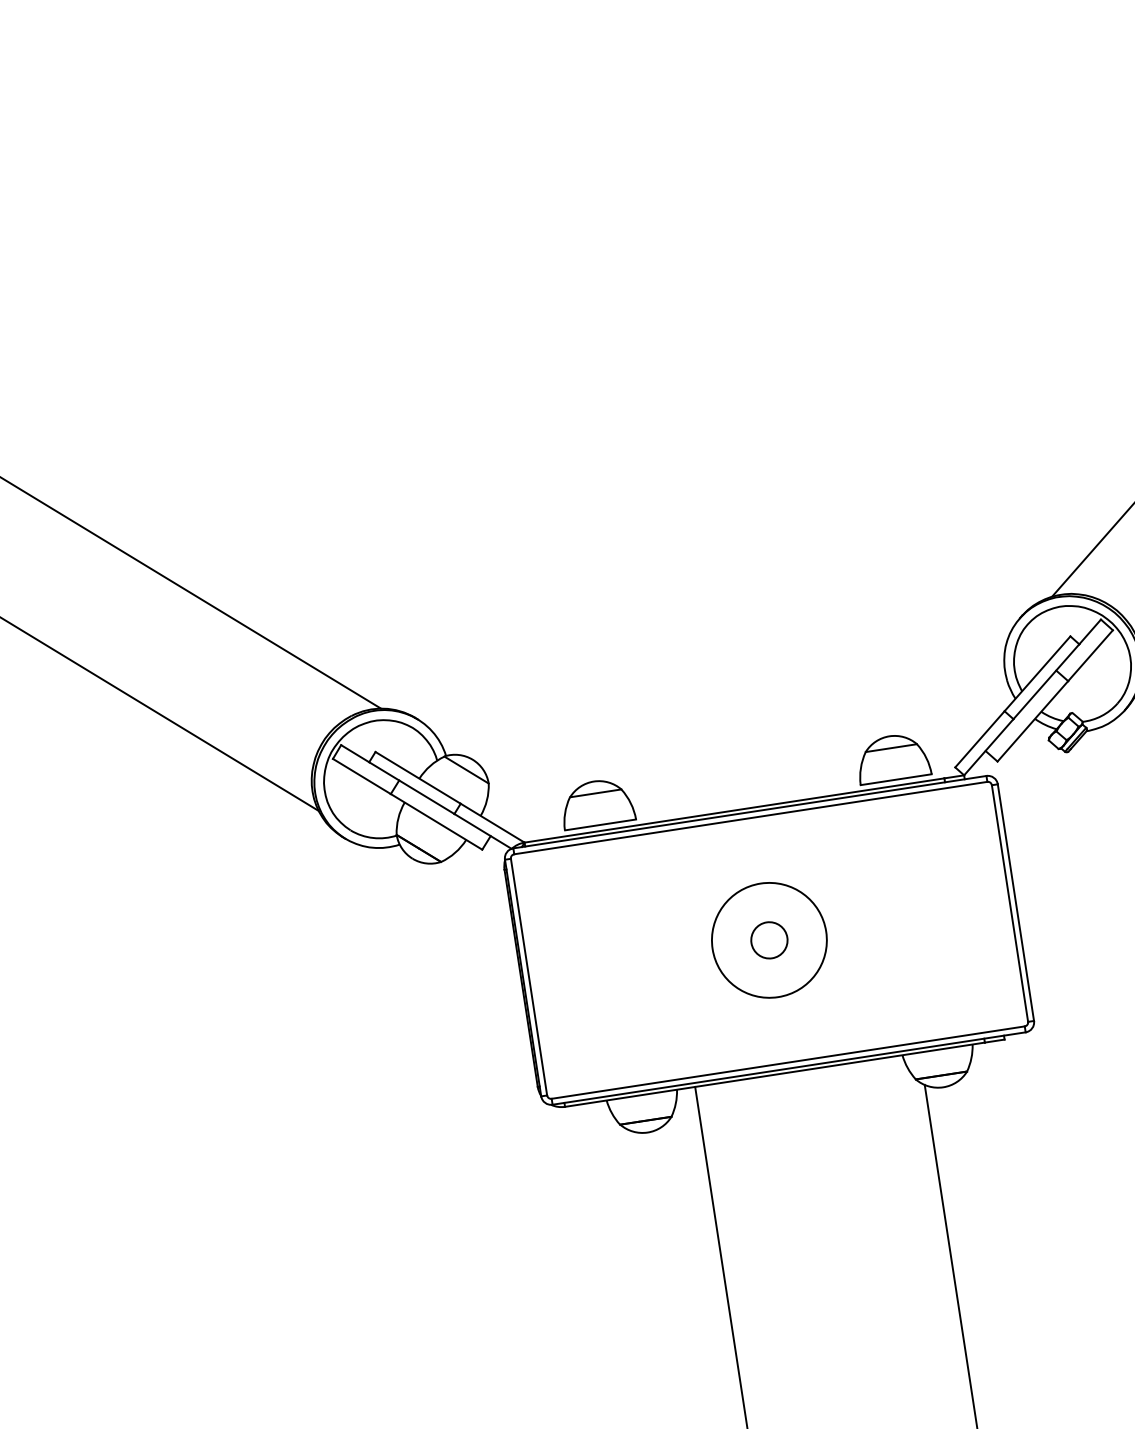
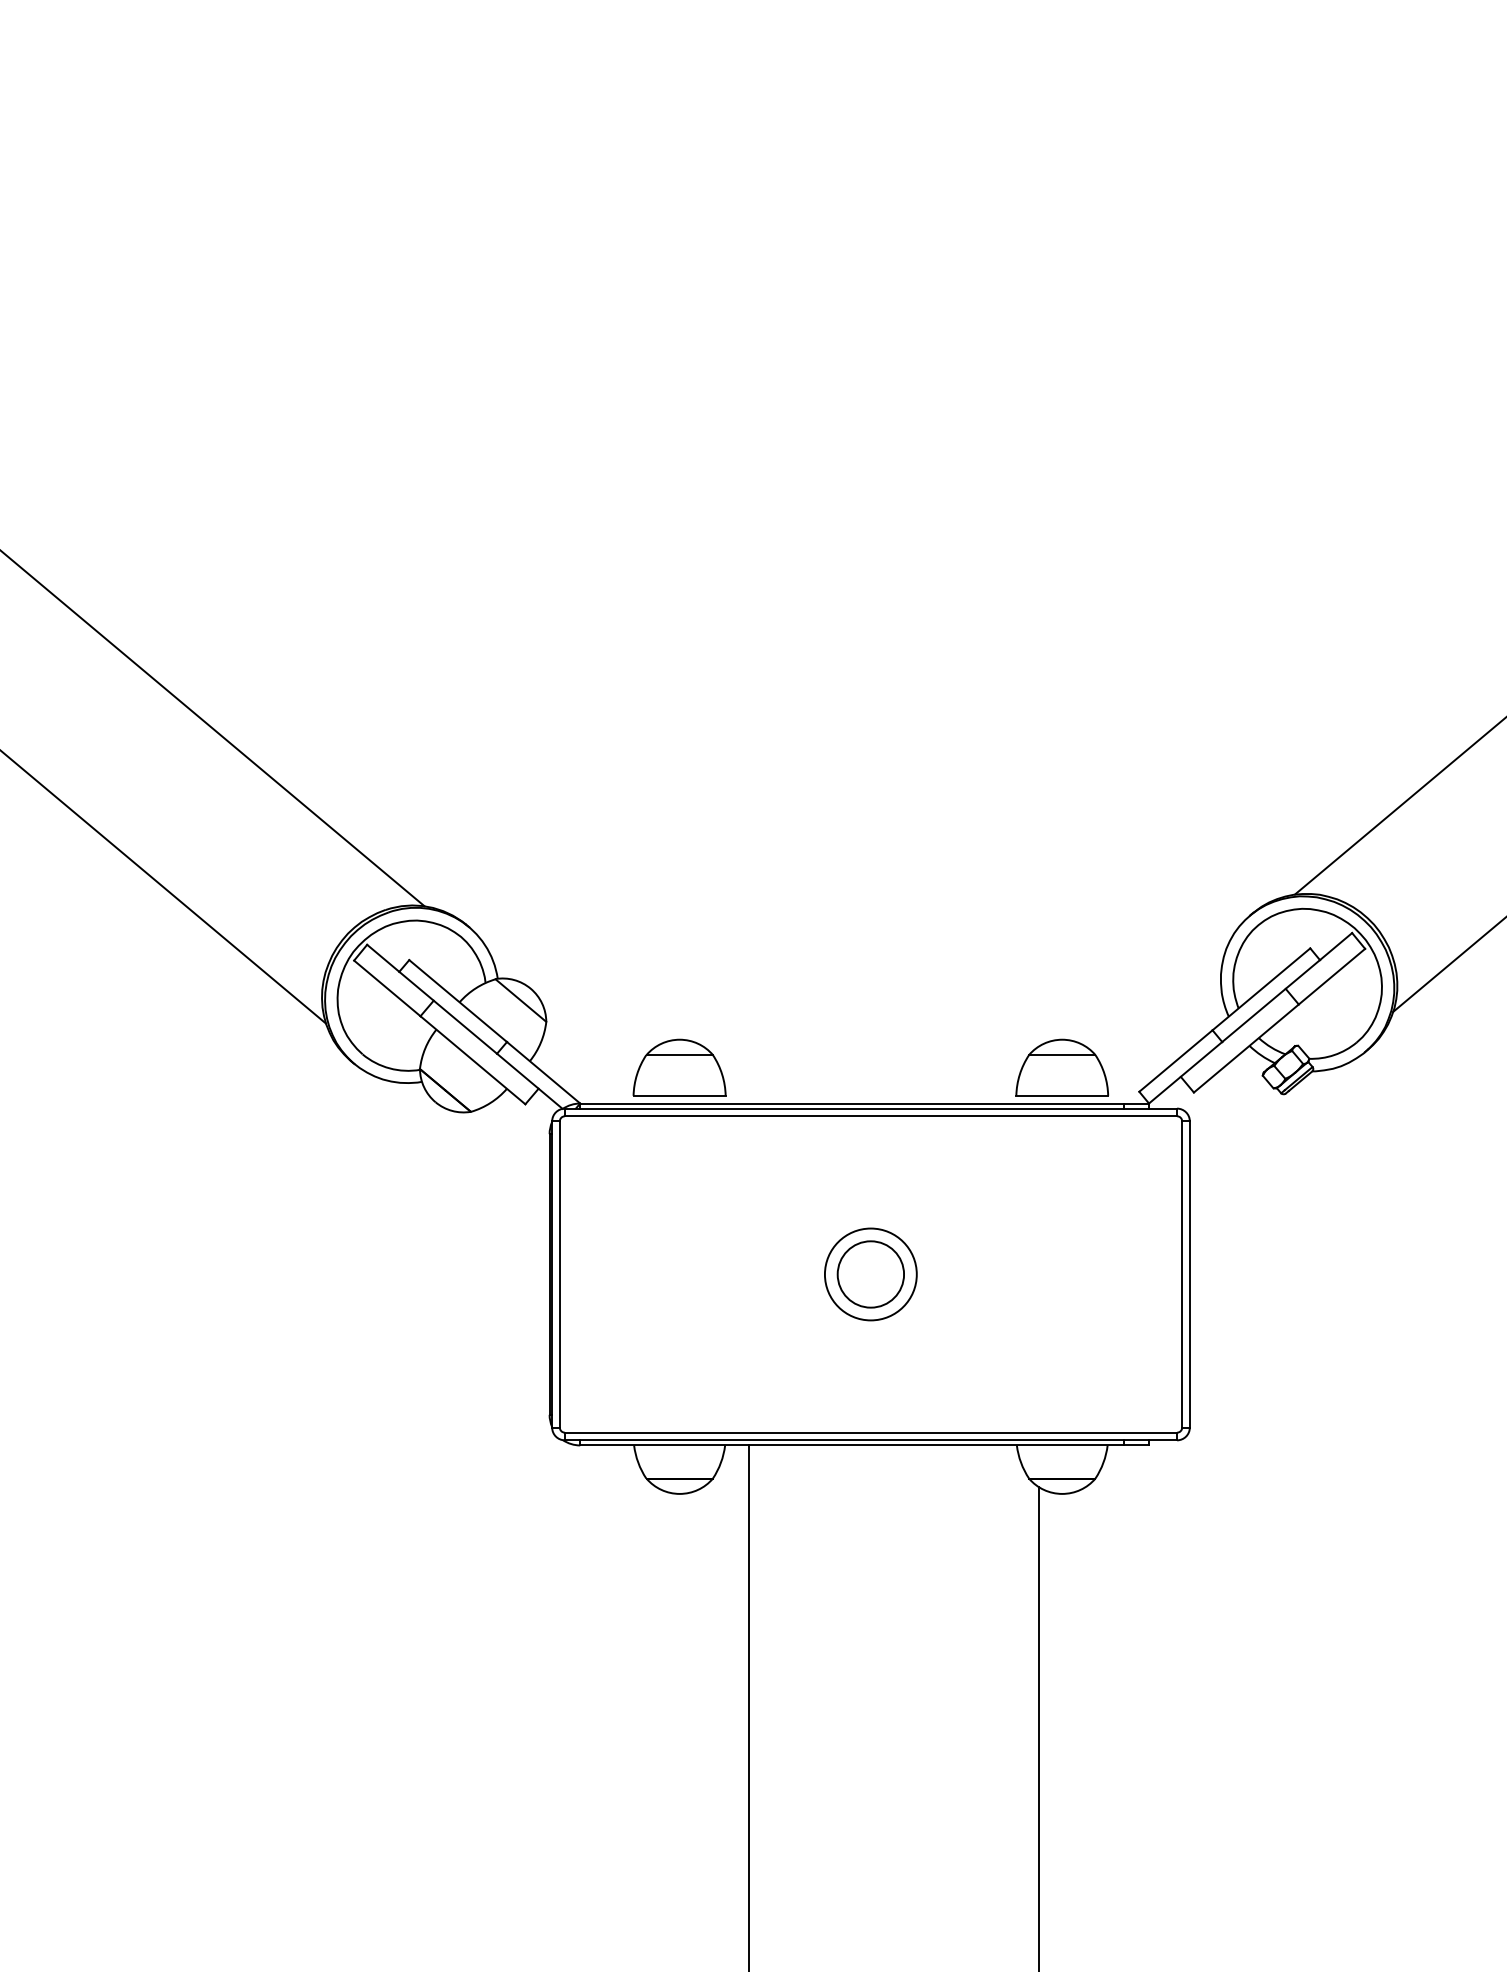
circle: (769, 940) -> (870, 1274), size x0.62
circle: (769, 940) -> (870, 1274), size x1.43

